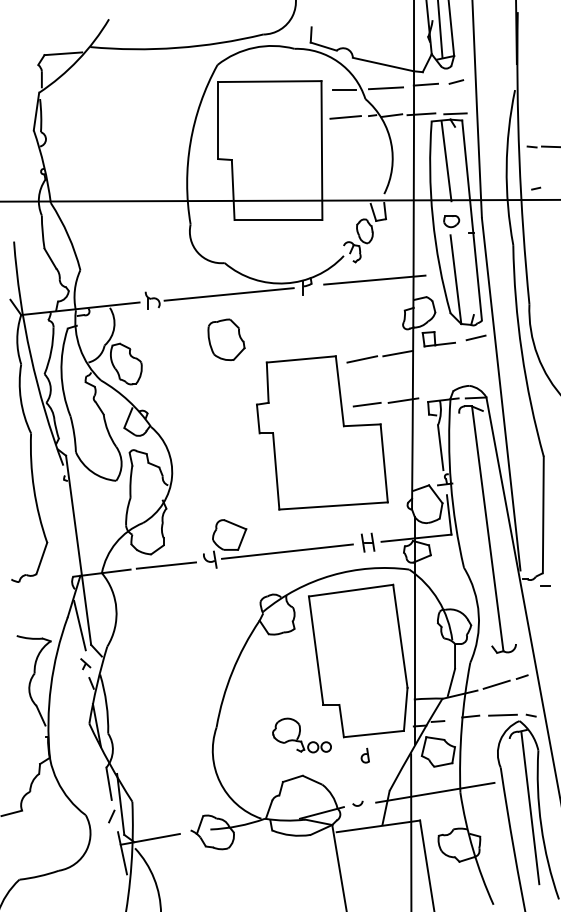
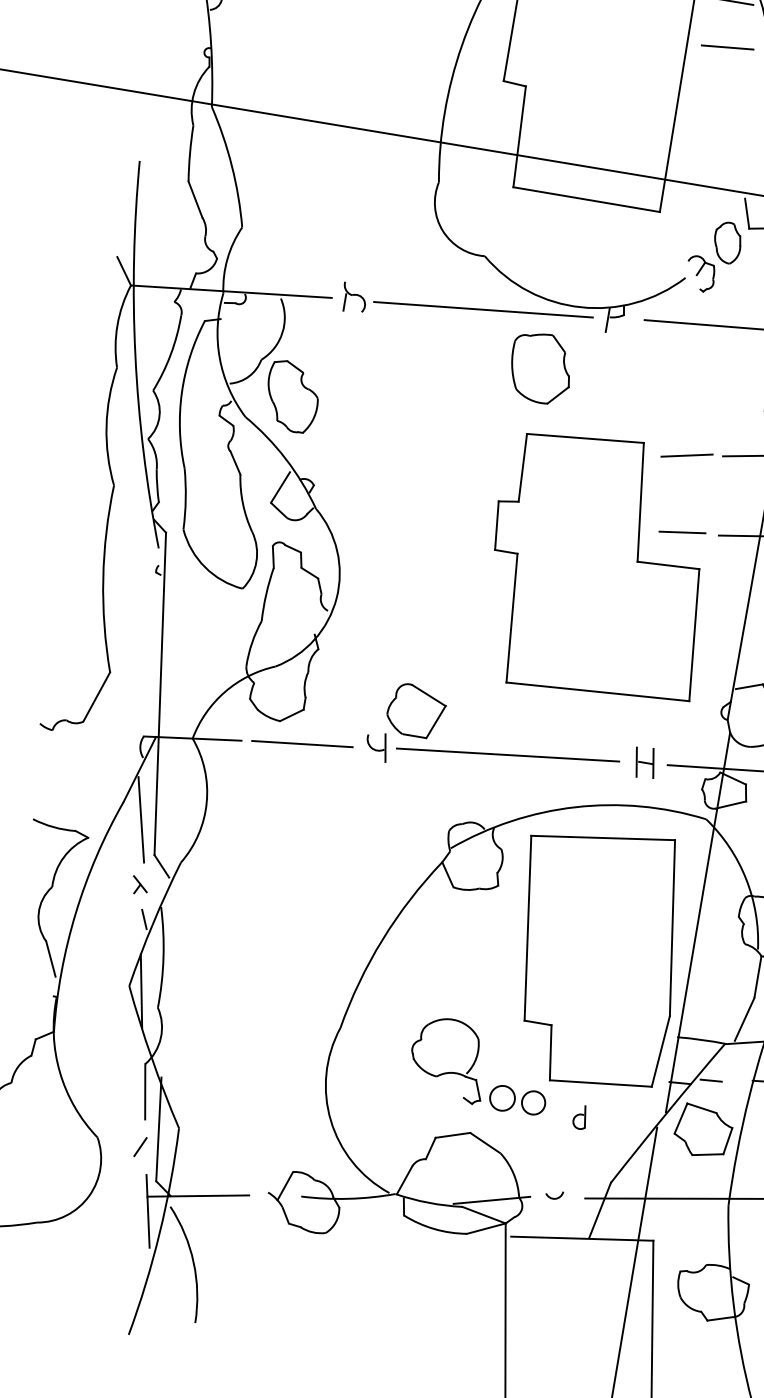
part: (226, 339) -> (541, 367), moved
part: (301, 735) -> (479, 1065), size x1.43

